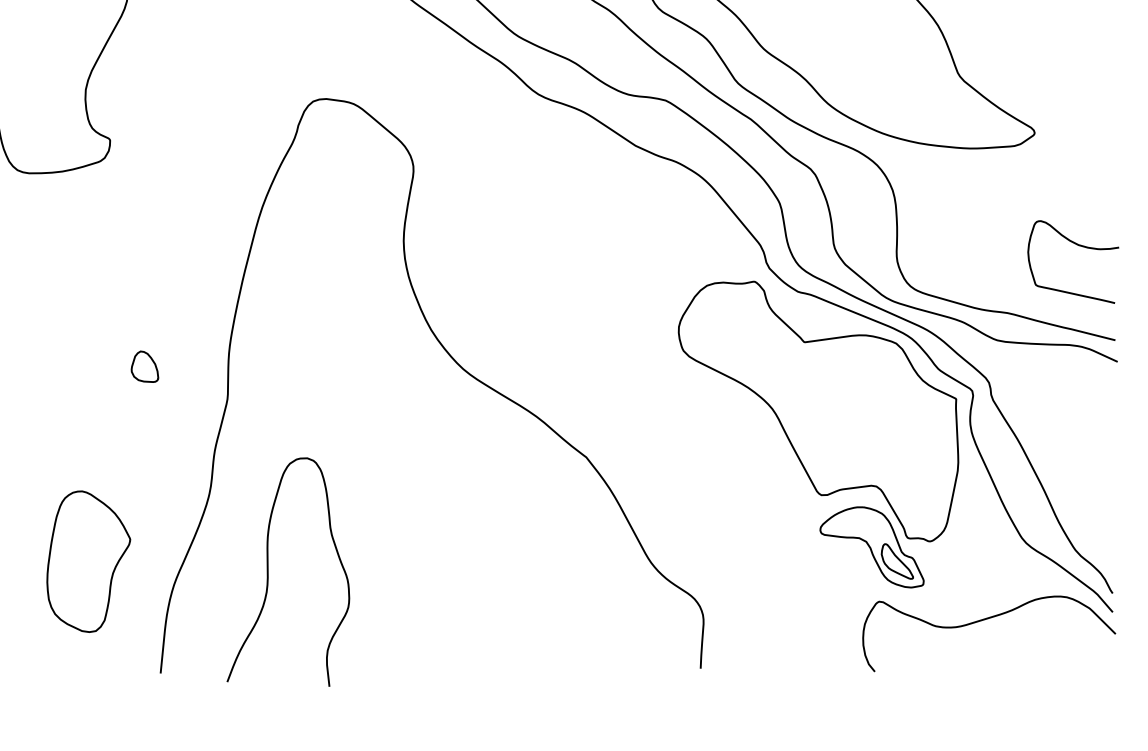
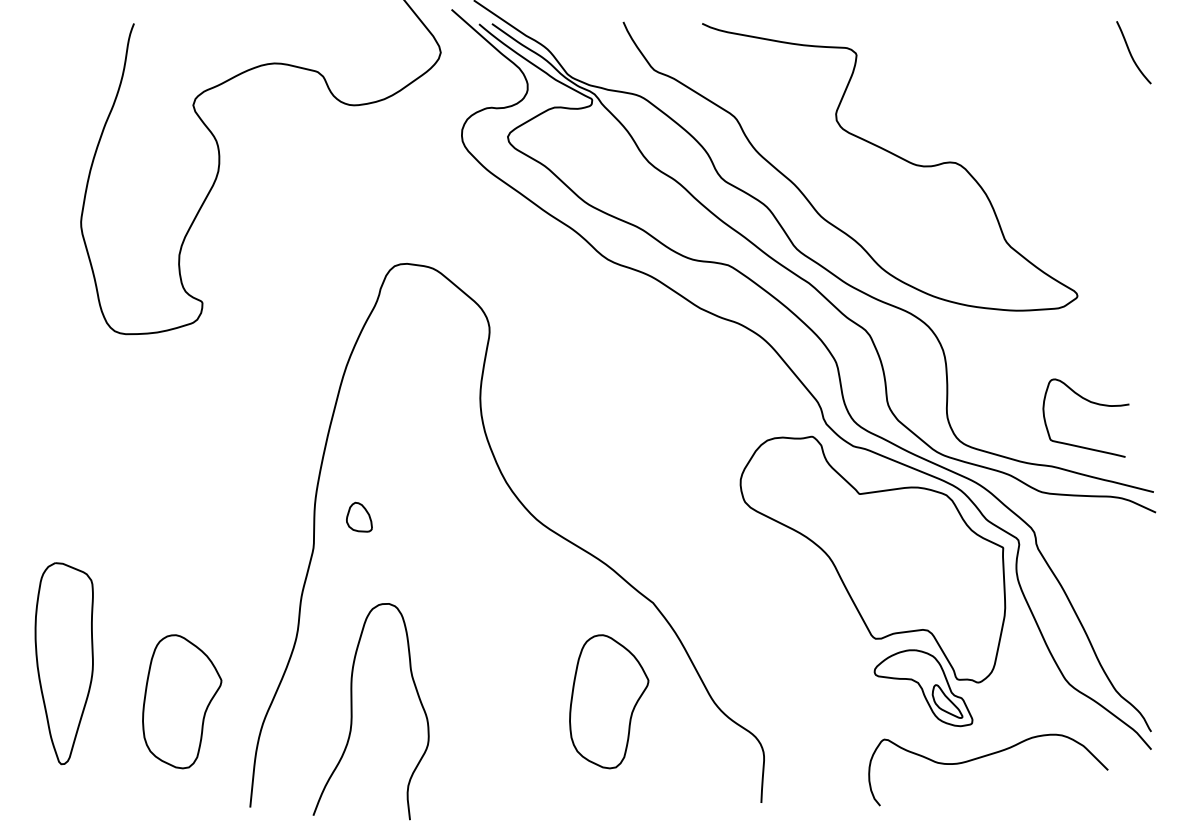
curve: (1079, 246) -> (1091, 403), moved
part: (145, 365) -> (359, 516), moved
part: (540, 561) -> (609, 701), added
curve: (985, 620) -> (984, 757), moved

